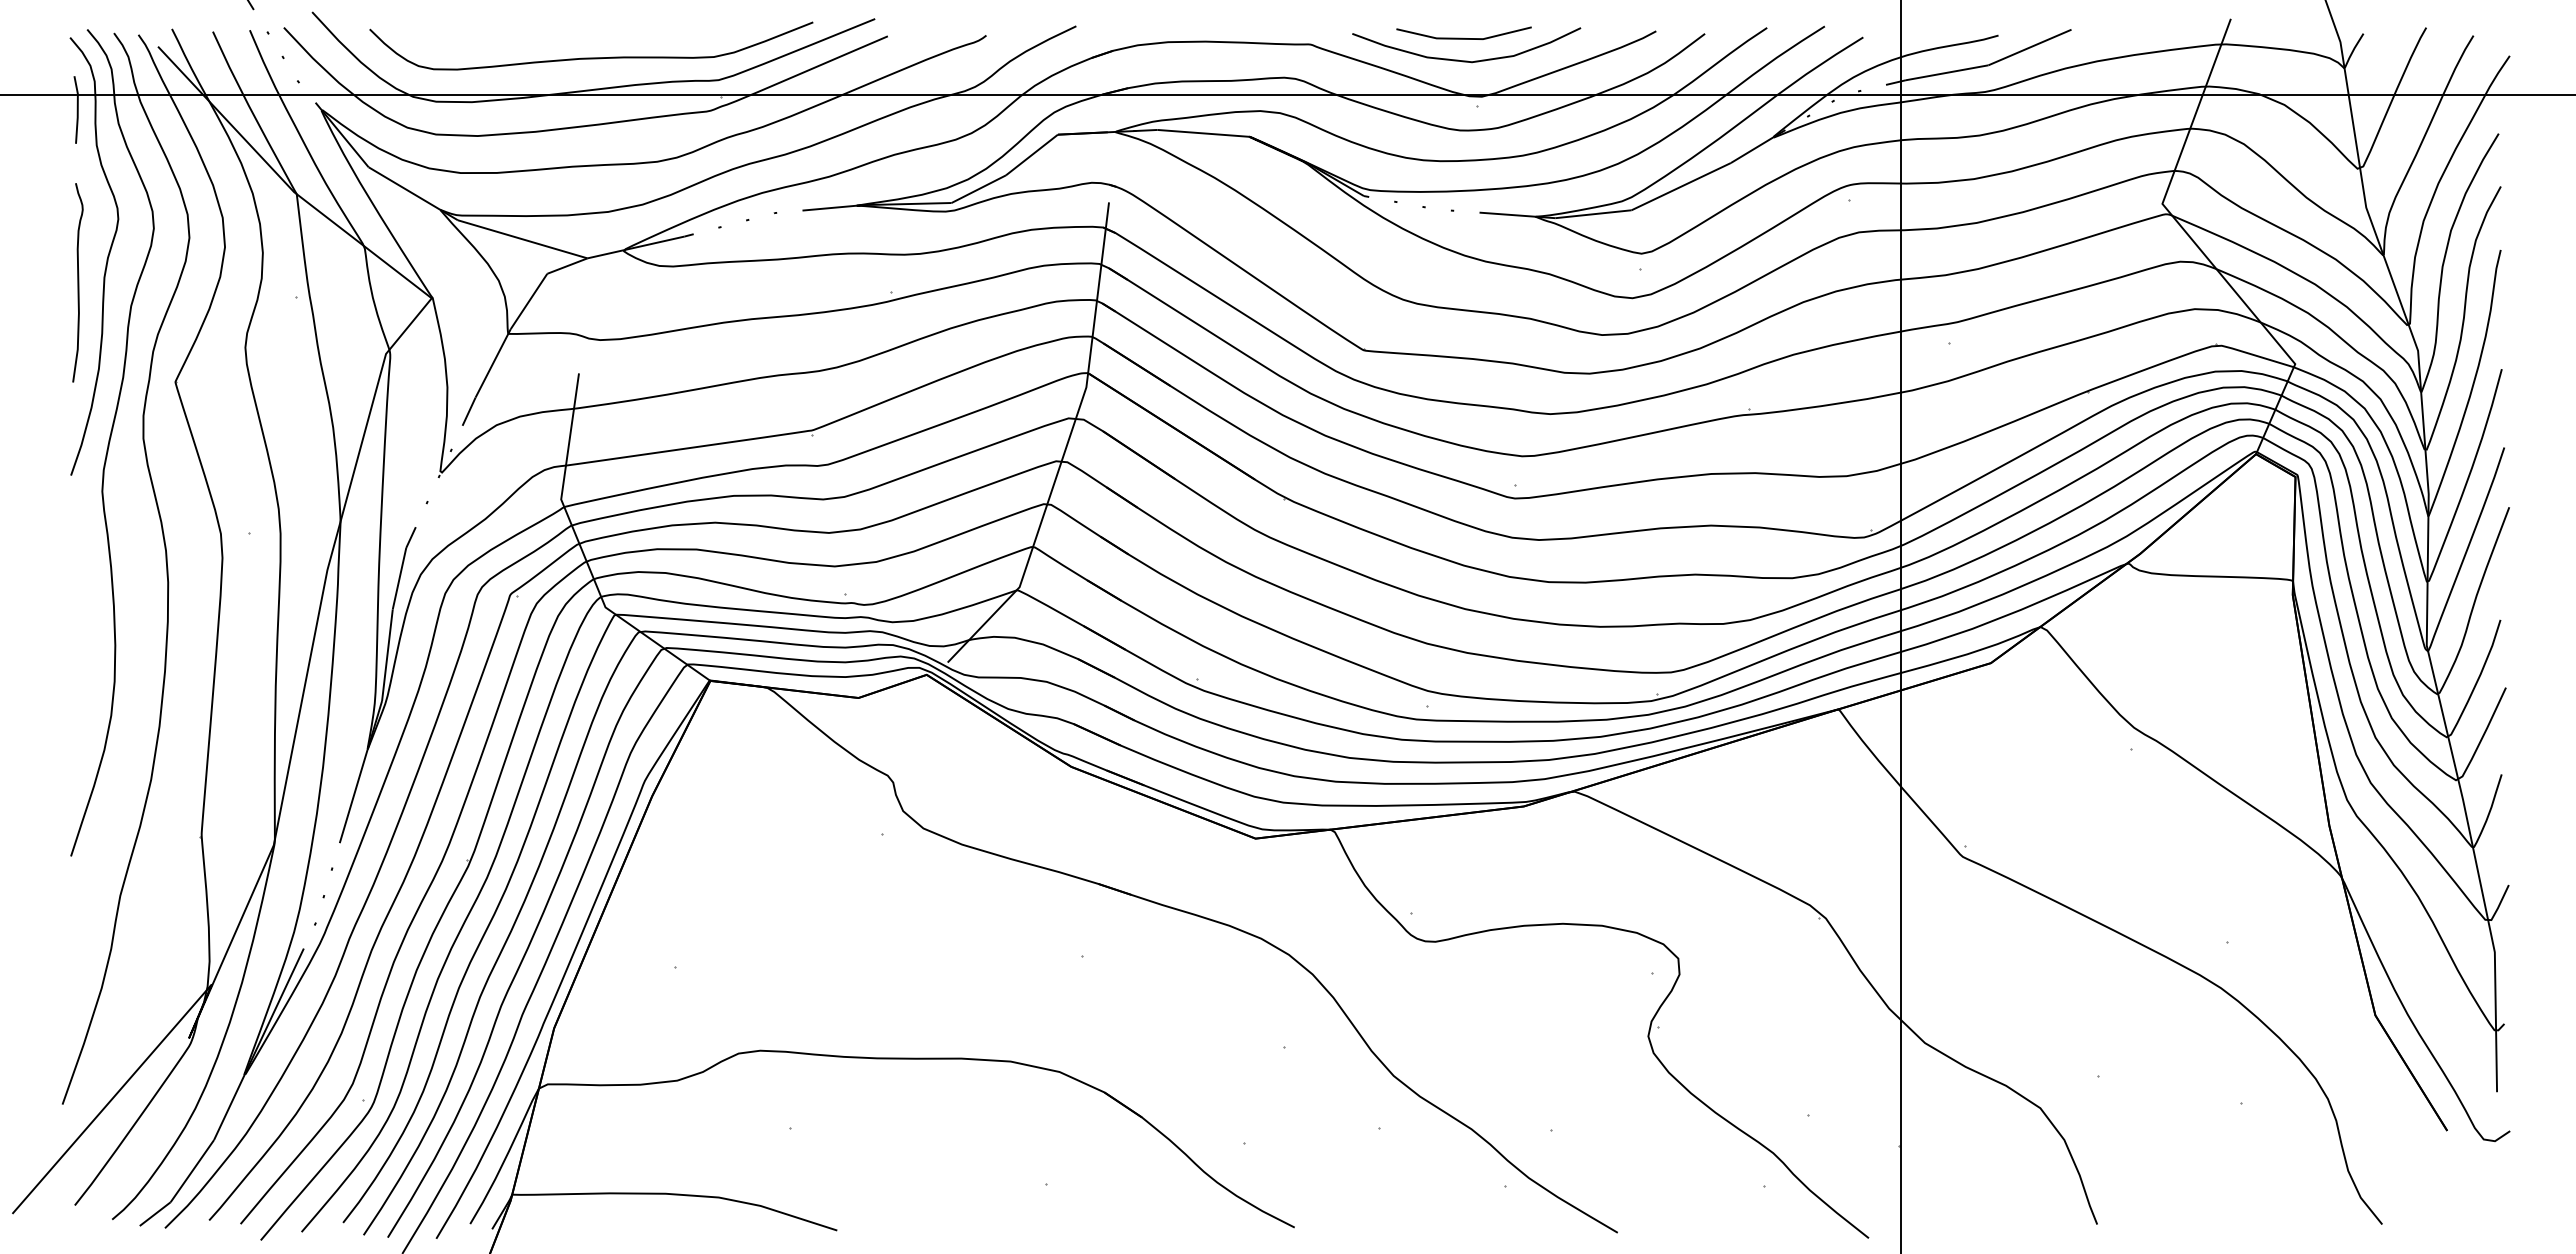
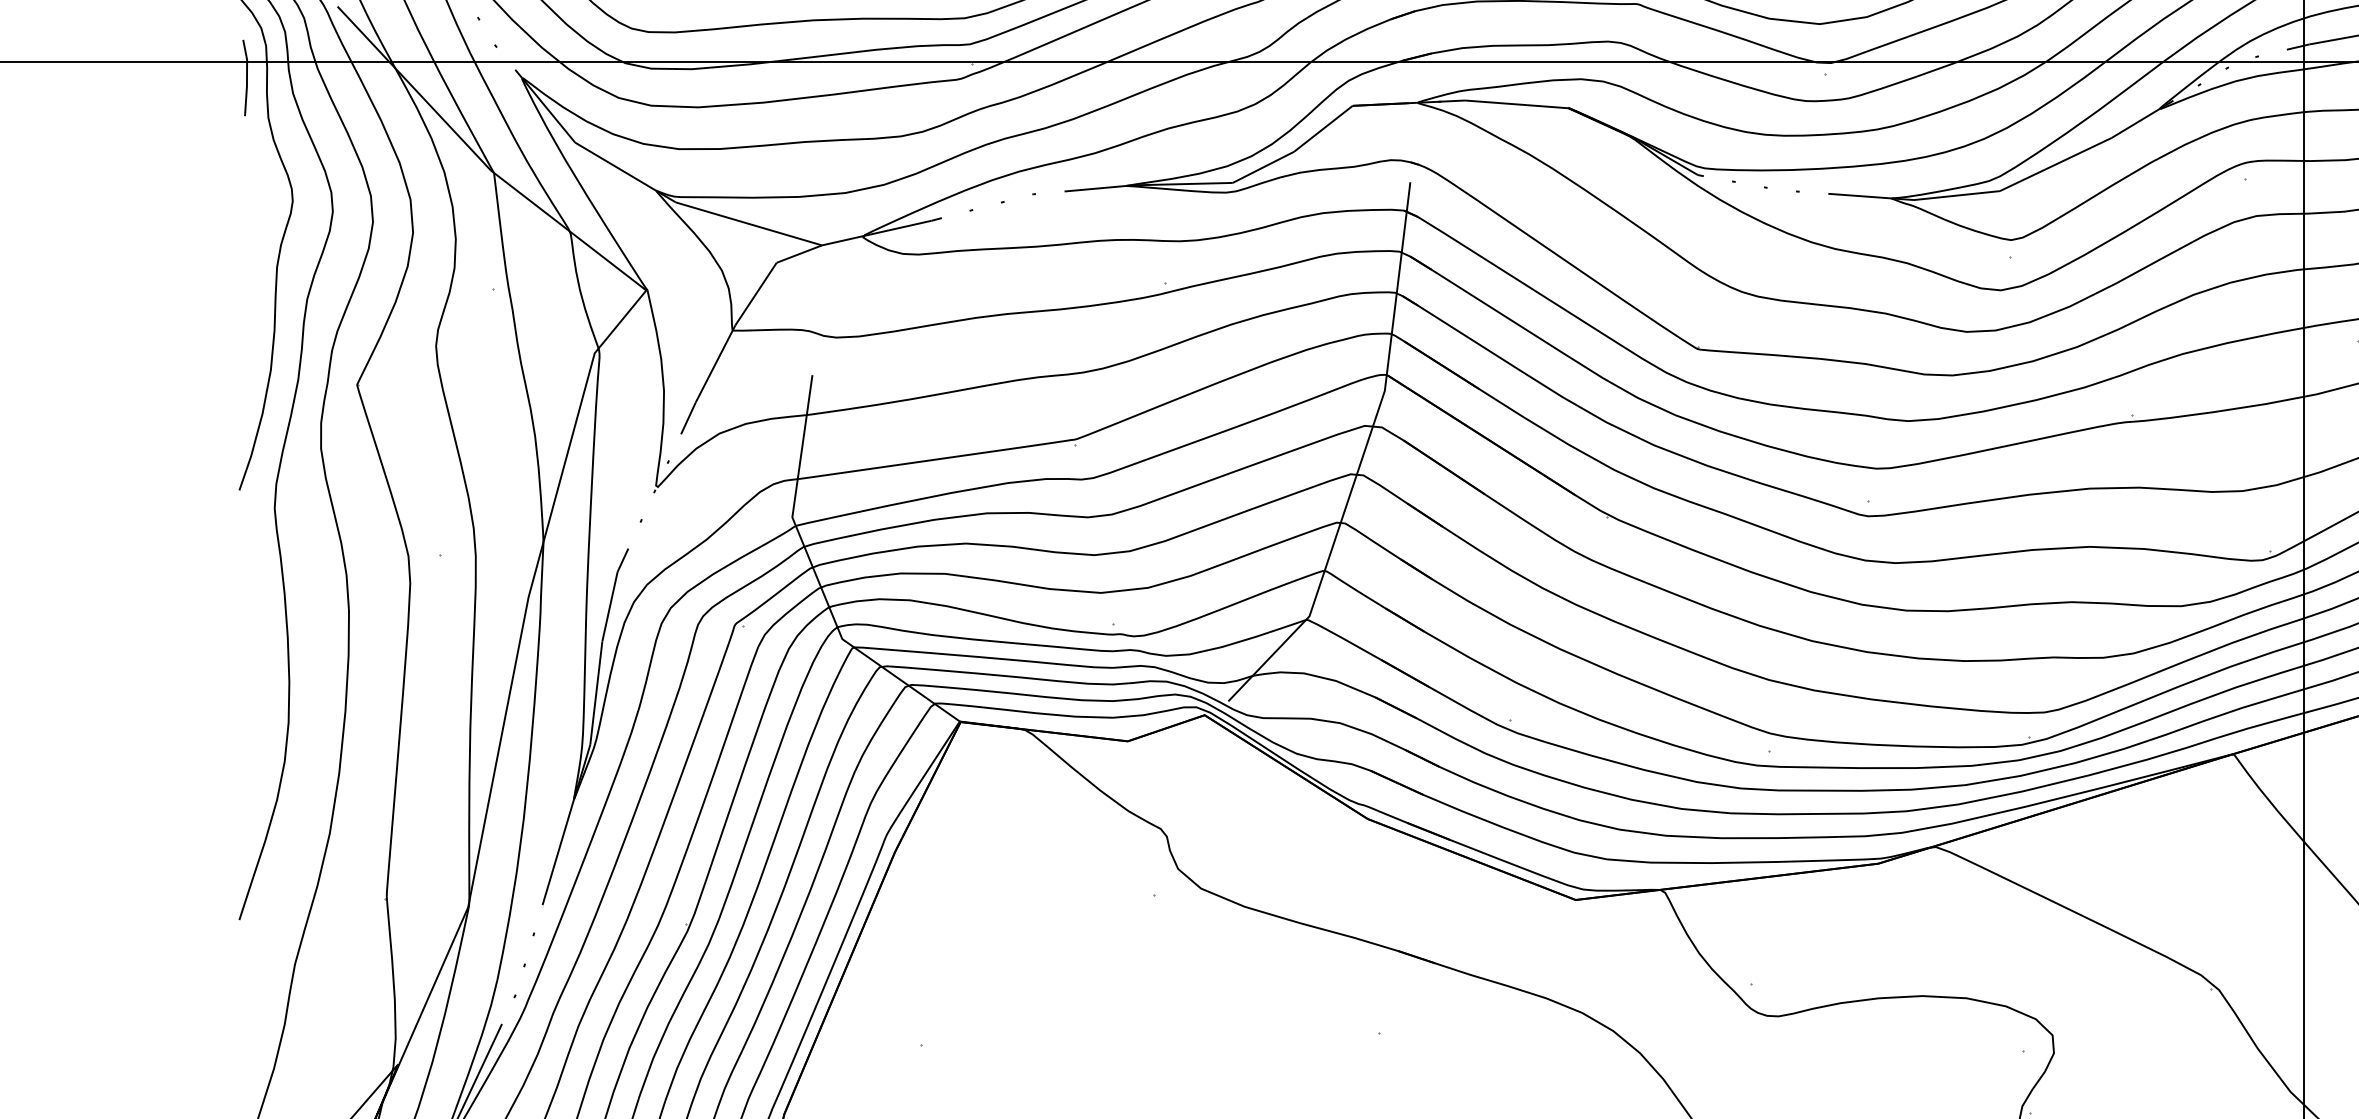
curve: (77, 282) -> (246, 272), removed

